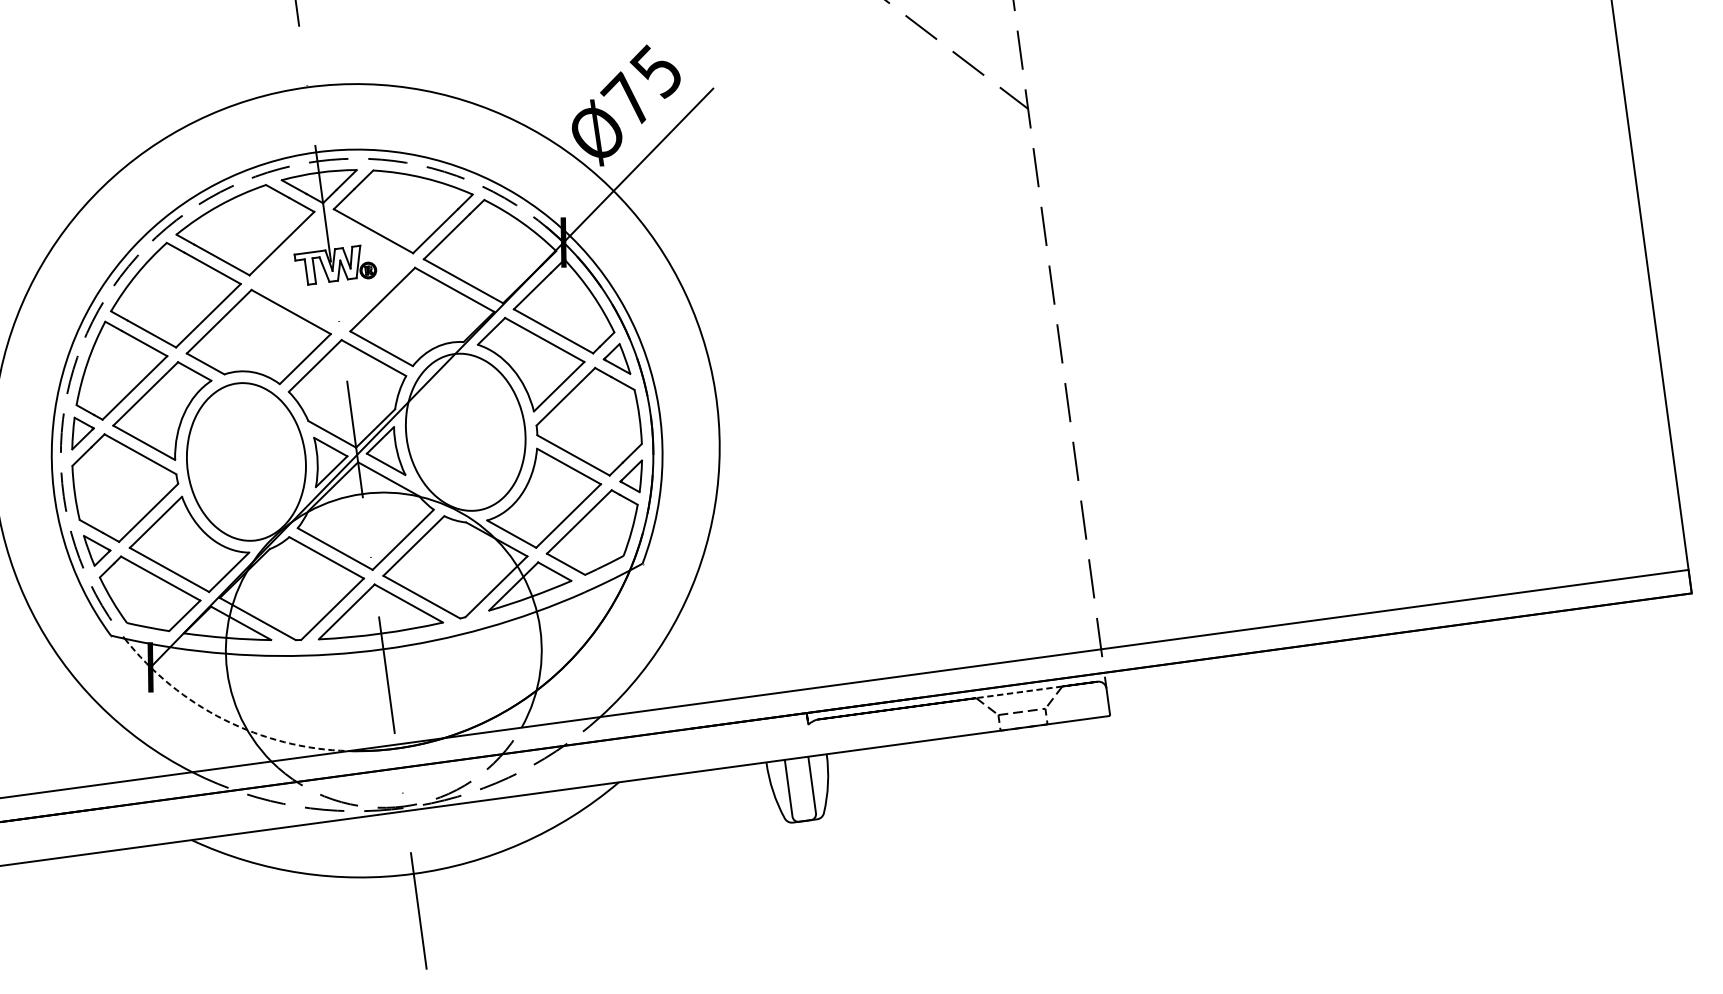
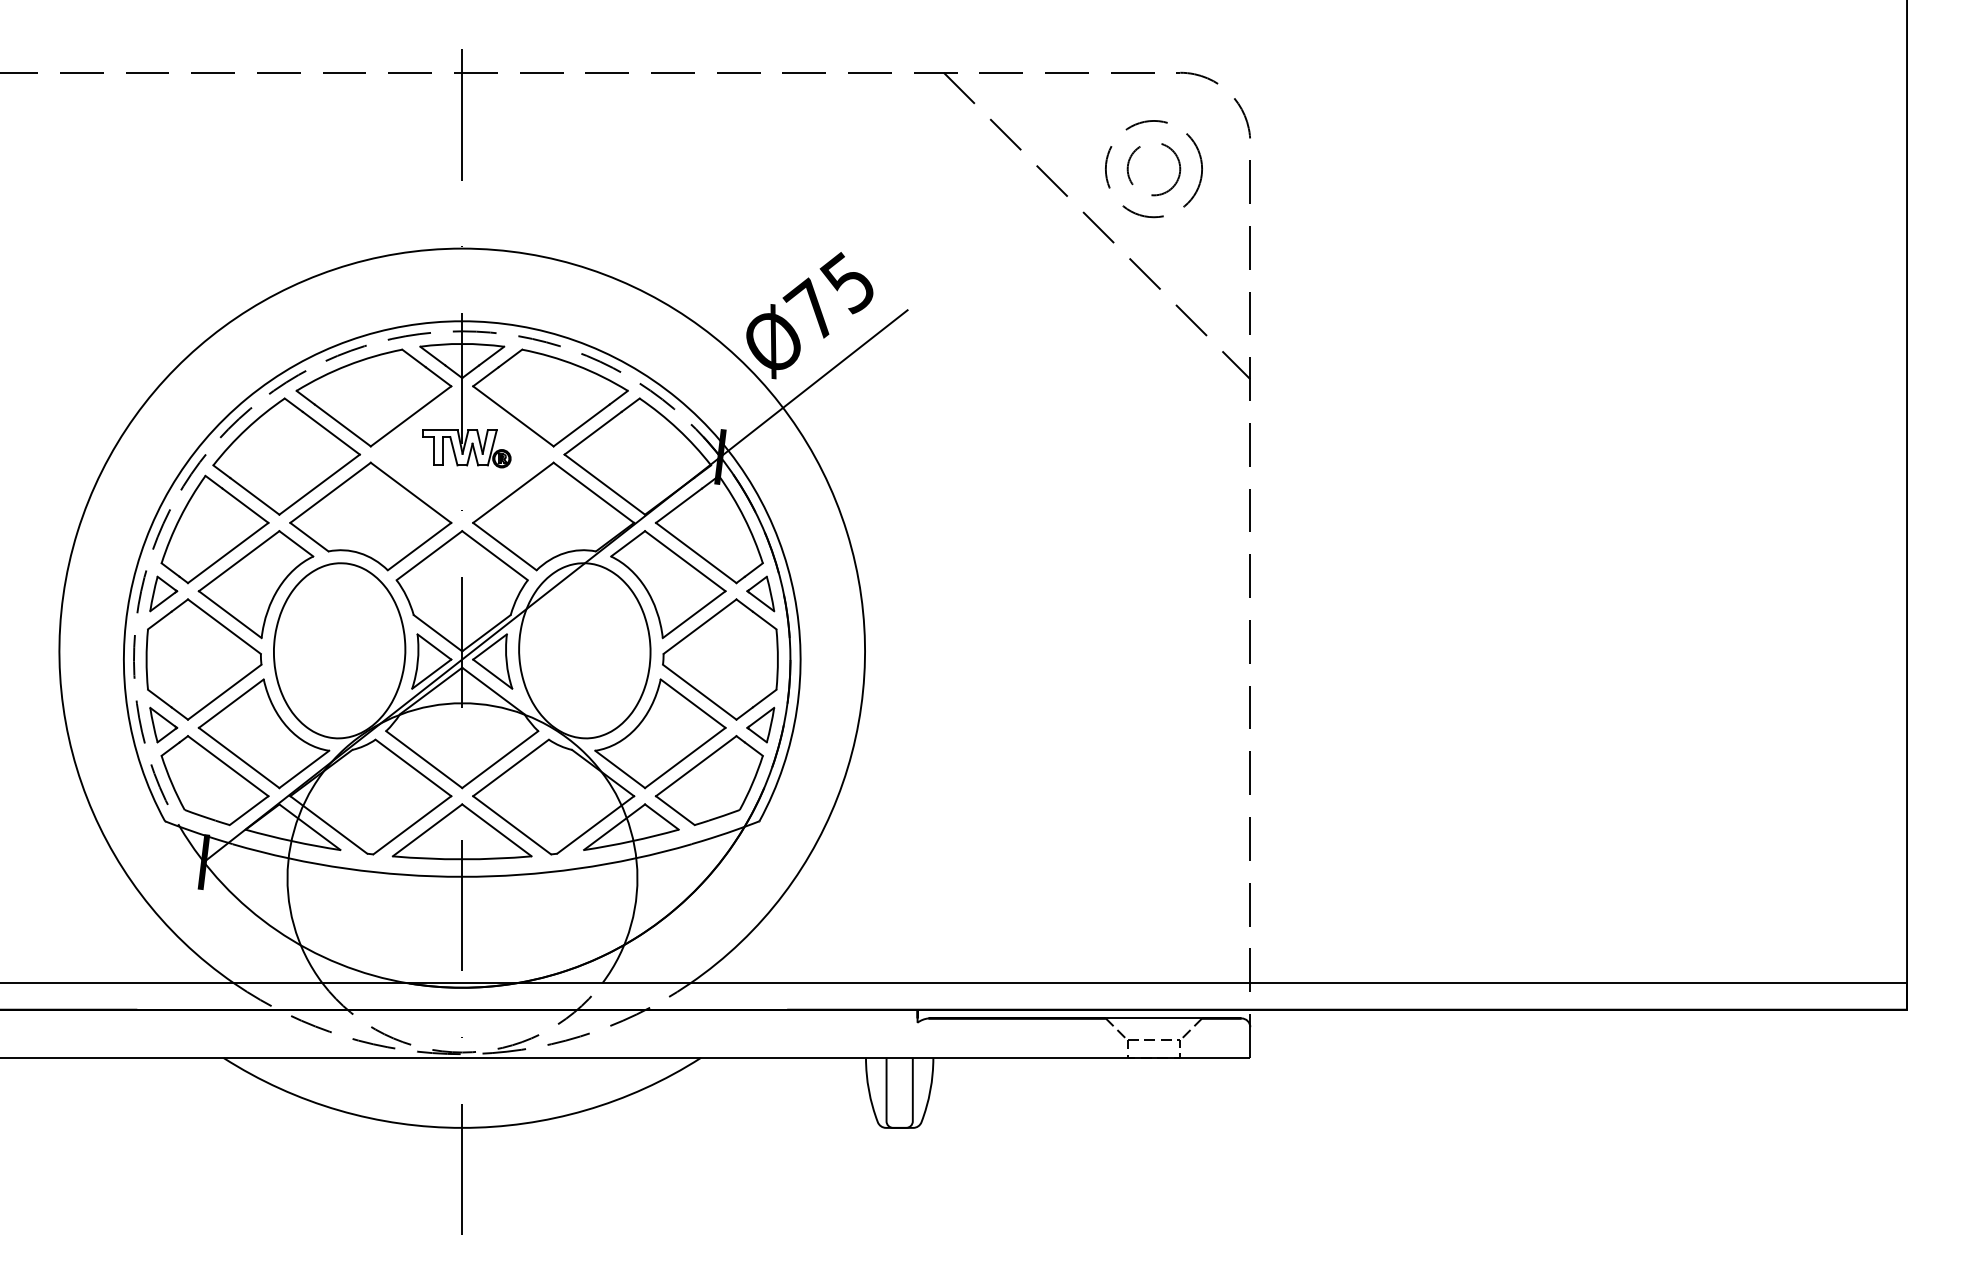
line: (1018, 692) -> (1153, 1018), dashed -> solid
arc: (223, 719) -> (276, 930), dashed -> solid

